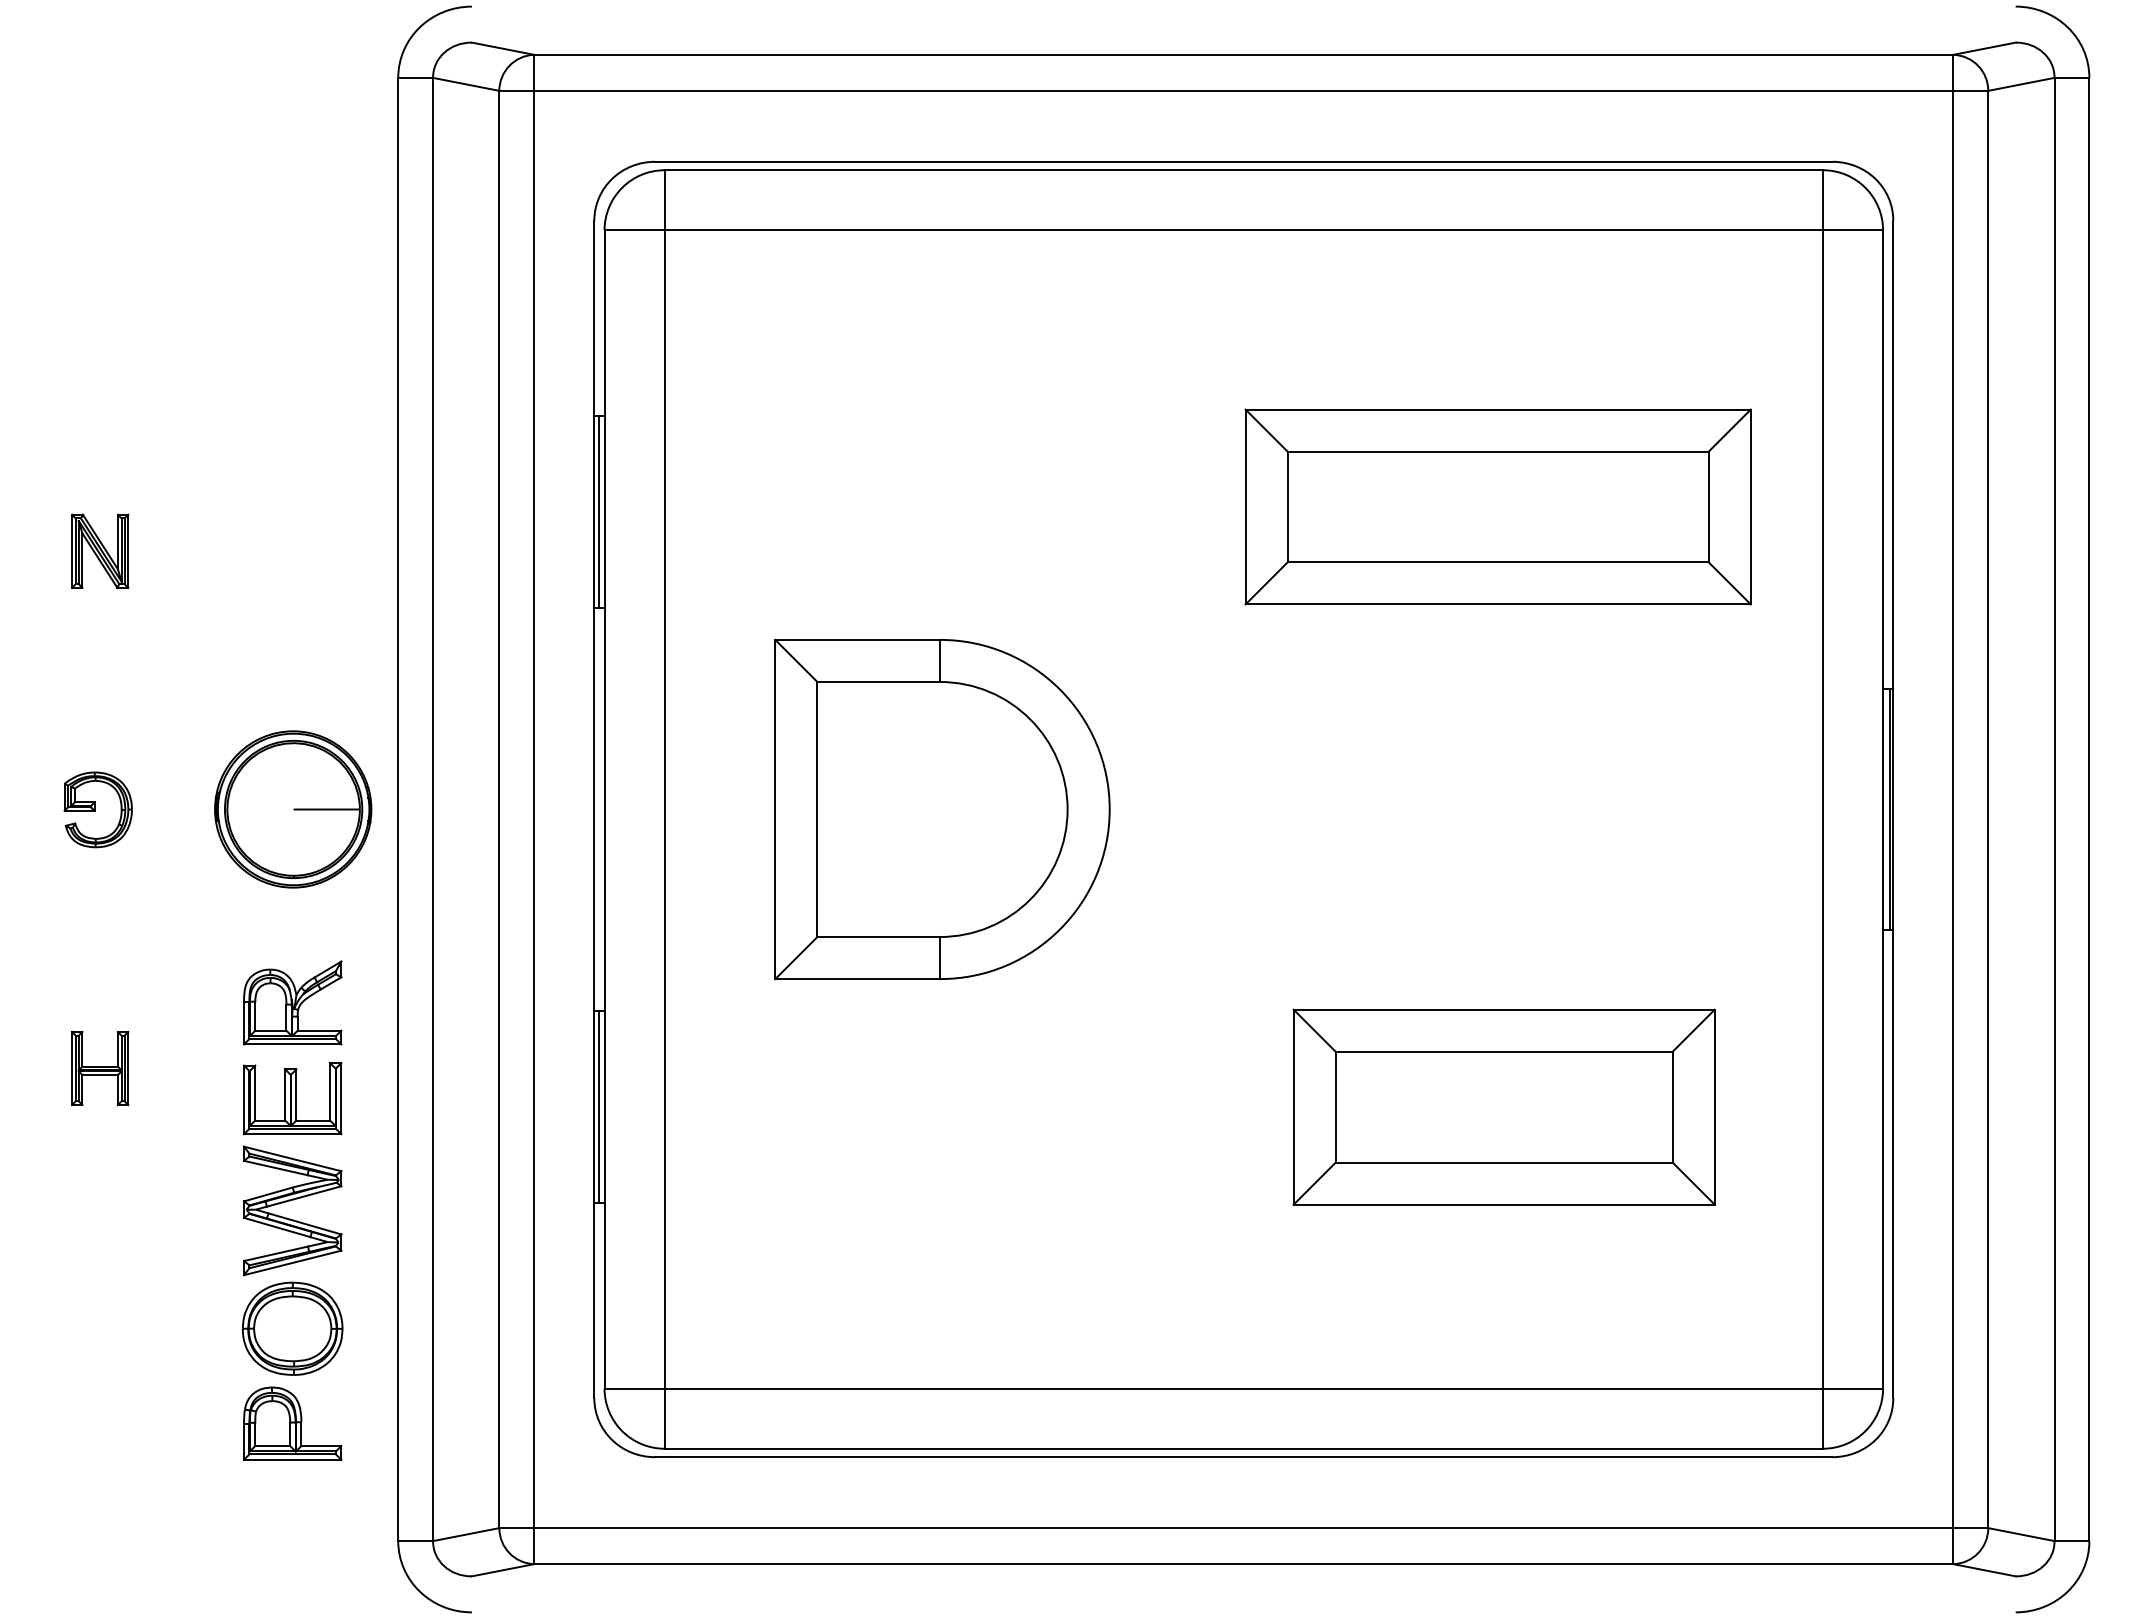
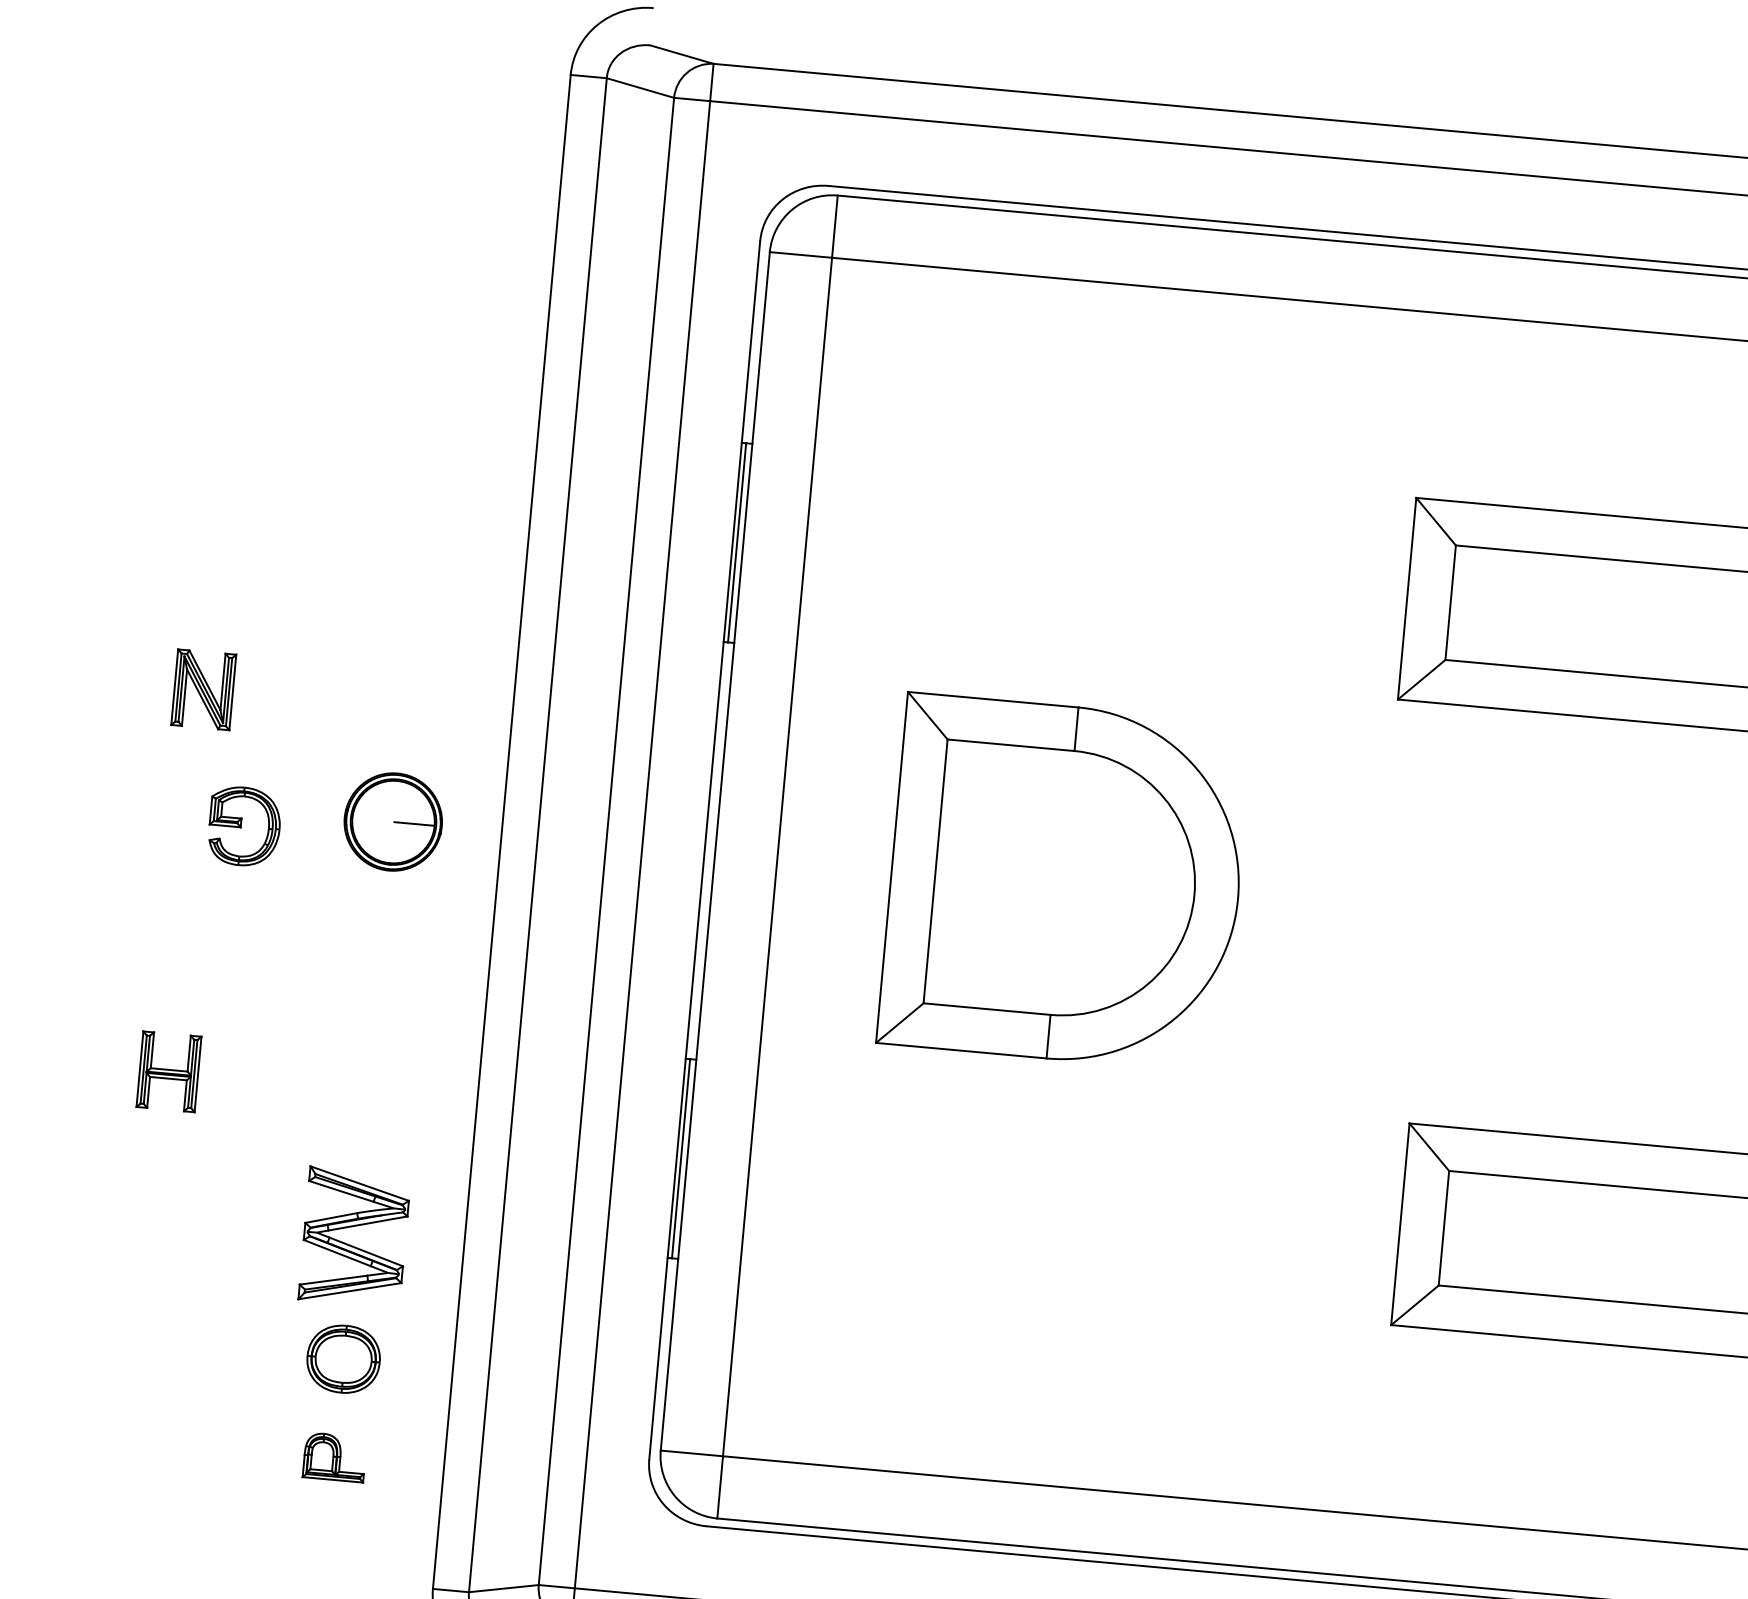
part: (100, 550) -> (204, 689), moved
part: (97, 809) -> (243, 826), moved
part: (293, 809) -> (393, 822), size x0.6
part: (292, 1002) -> (374, 1021), removed
part: (292, 1098) -> (365, 1121), removed
part: (292, 1328) -> (343, 1359), size x0.7
part: (292, 1423) -> (334, 1457), size x0.6

